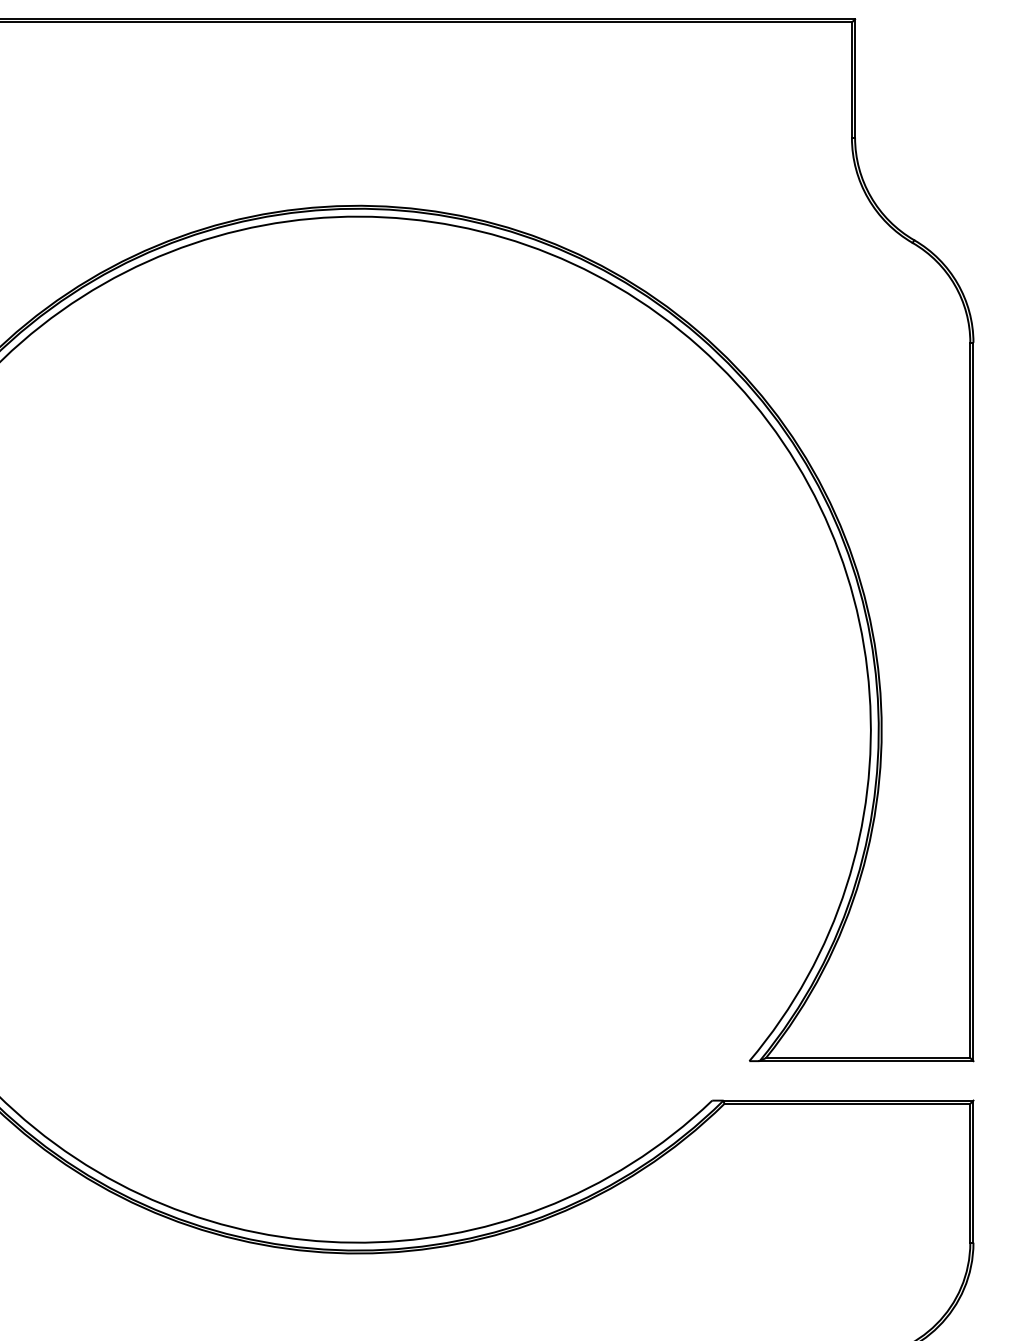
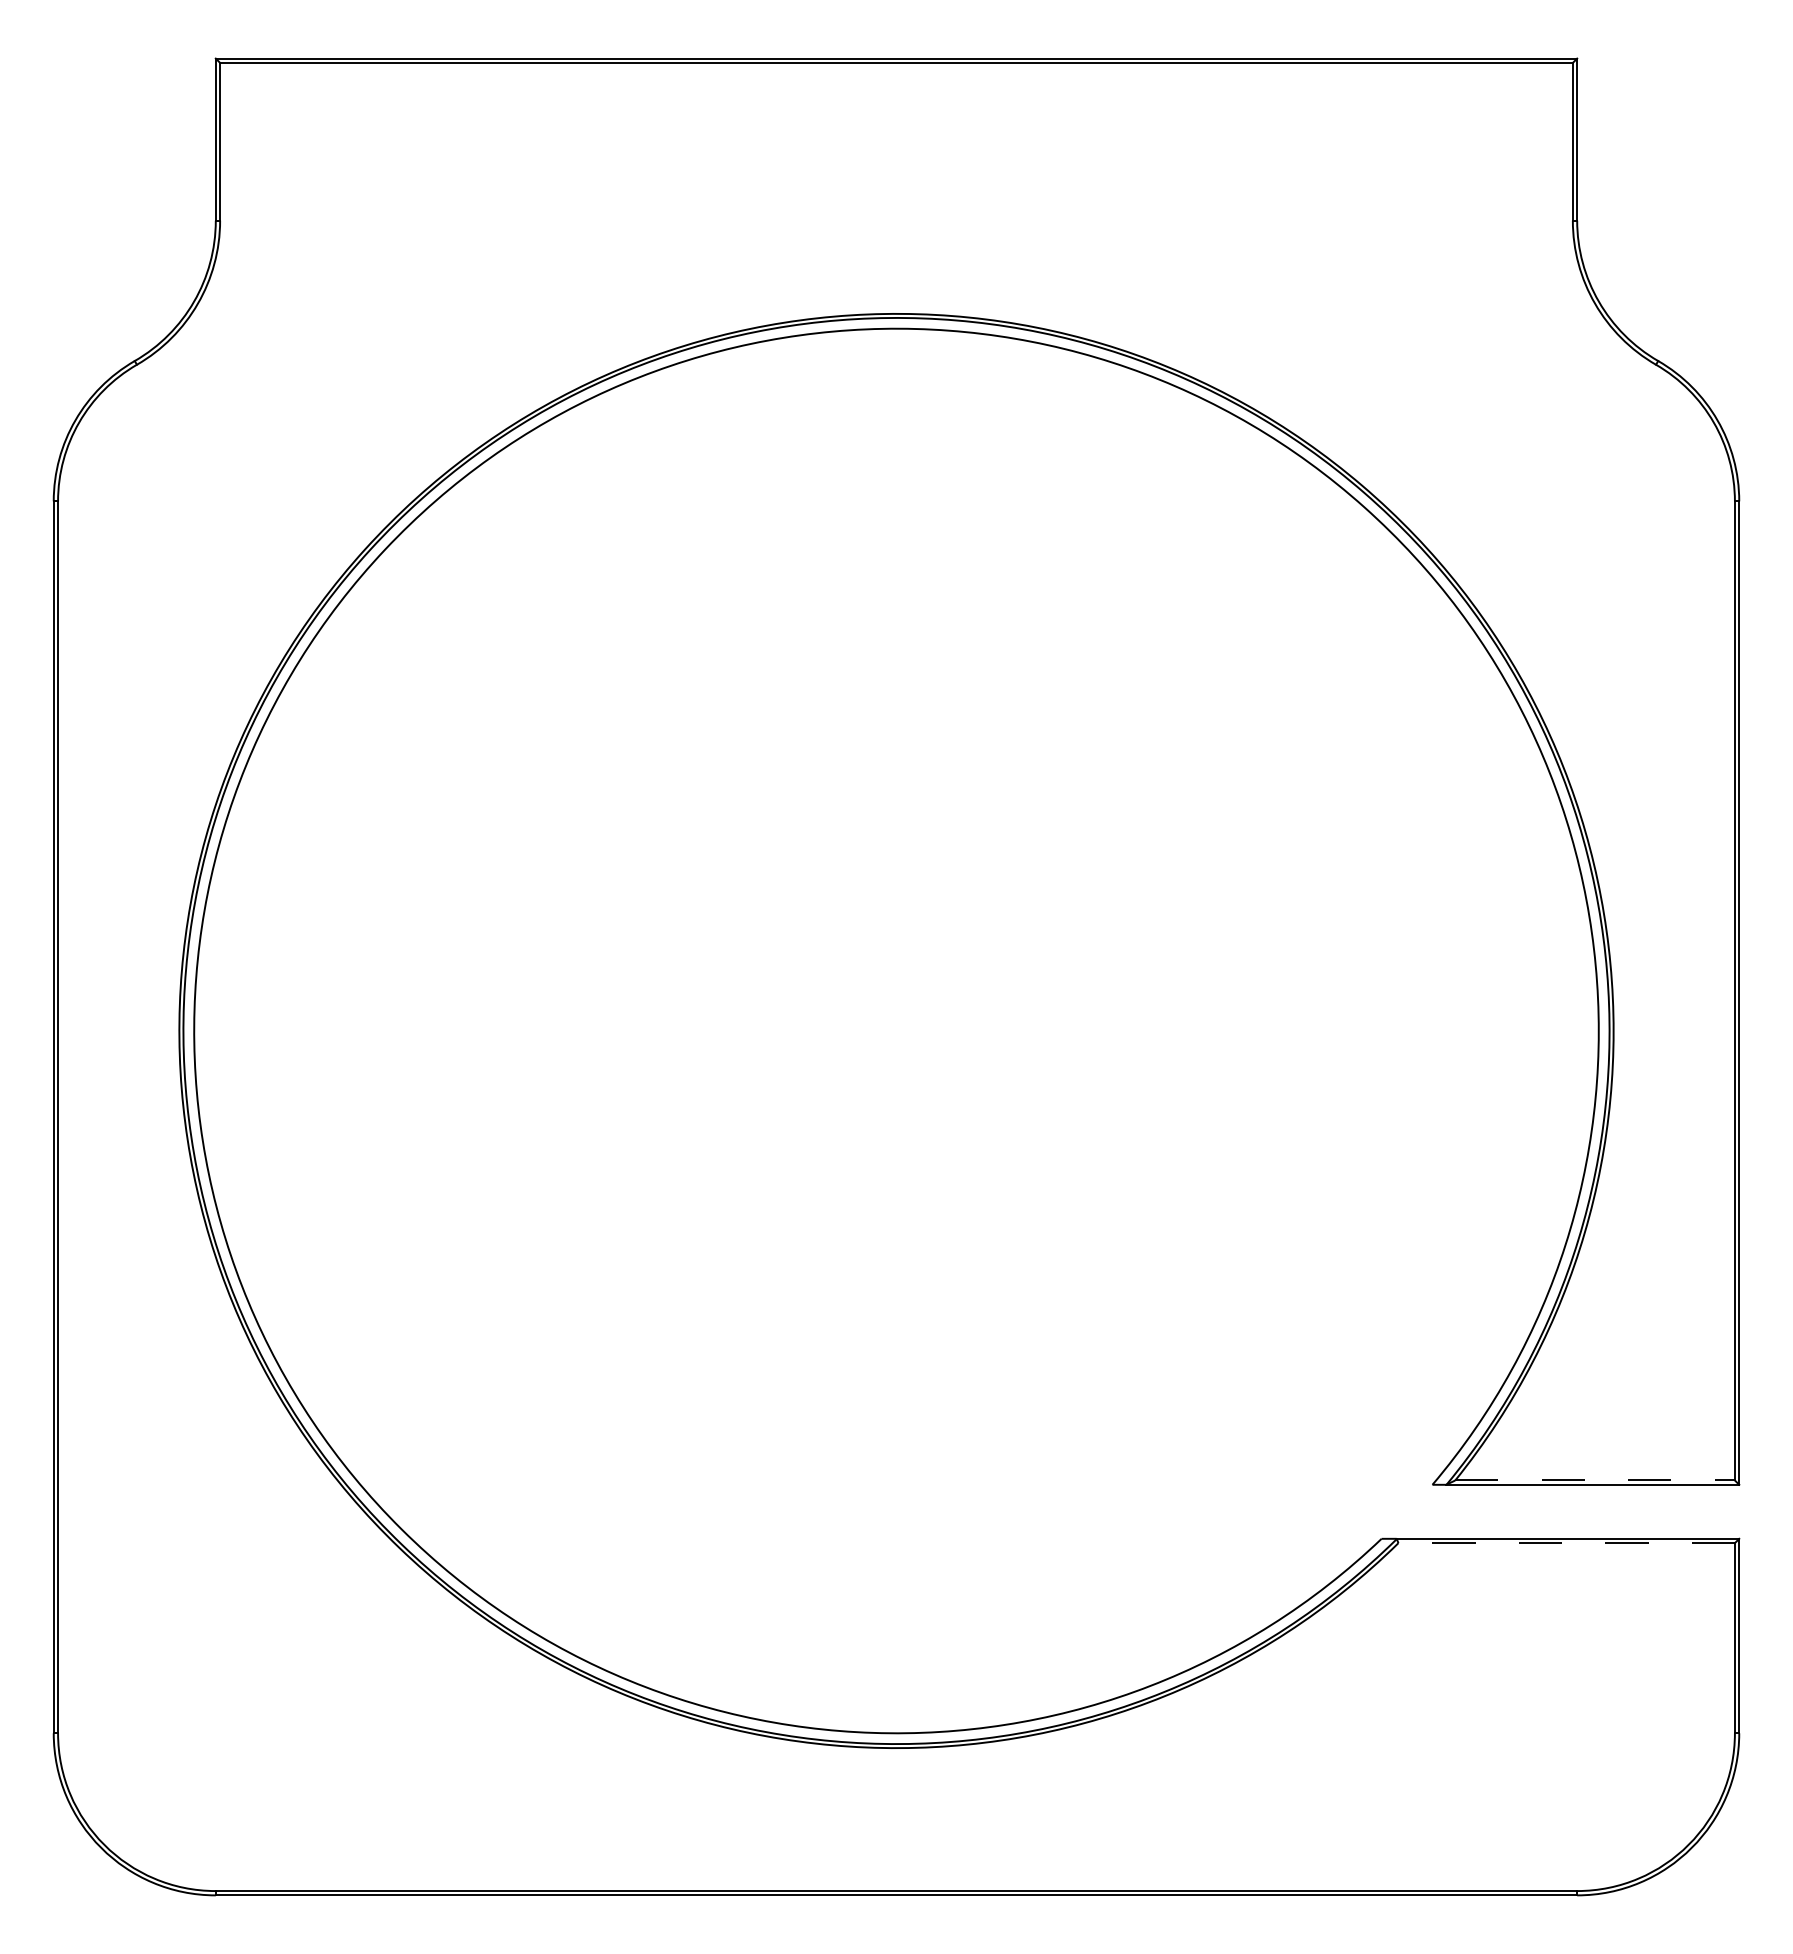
line: (868, 1058) -> (1595, 1480), solid -> dashed
line: (847, 1104) -> (1566, 1543), solid -> dashed

